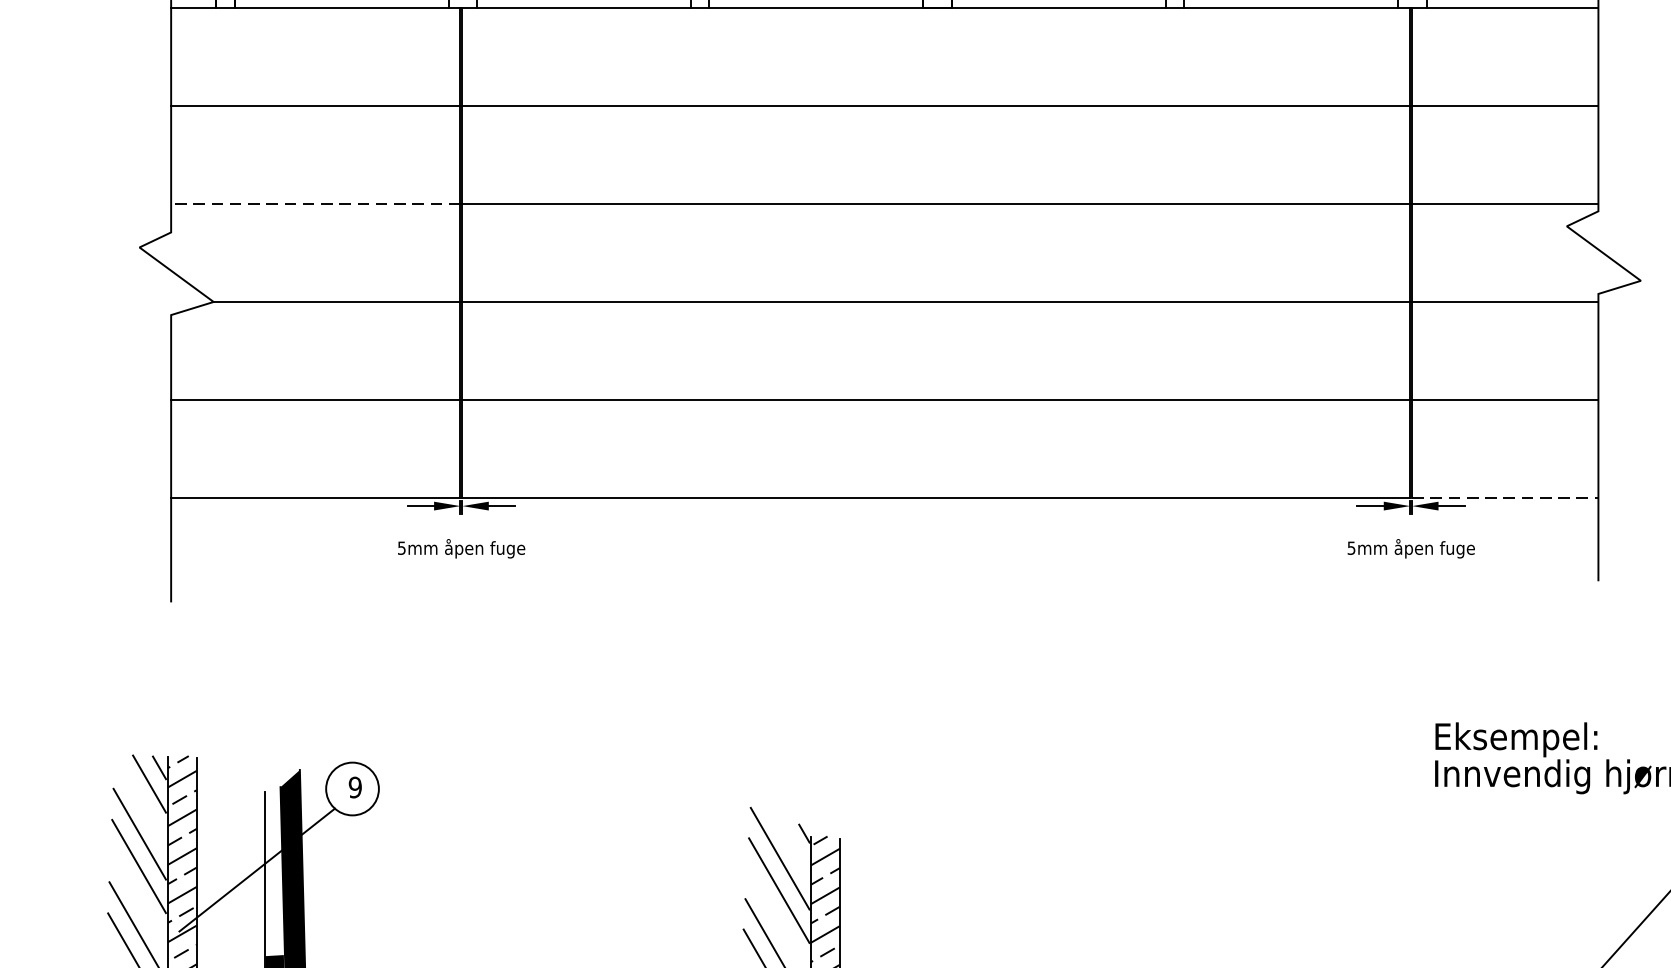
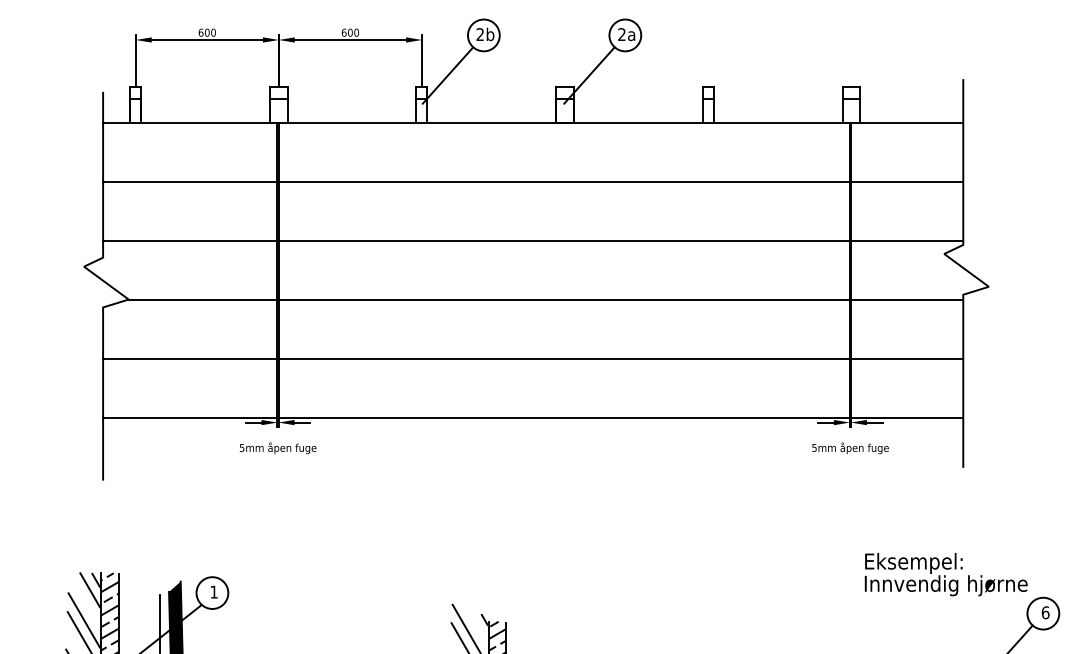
line: (314, 203) -> (189, 240), dashed -> solid
line: (1505, 497) -> (907, 417), dashed -> solid
text: (354, 786) -> (213, 591), 9 -> 1

